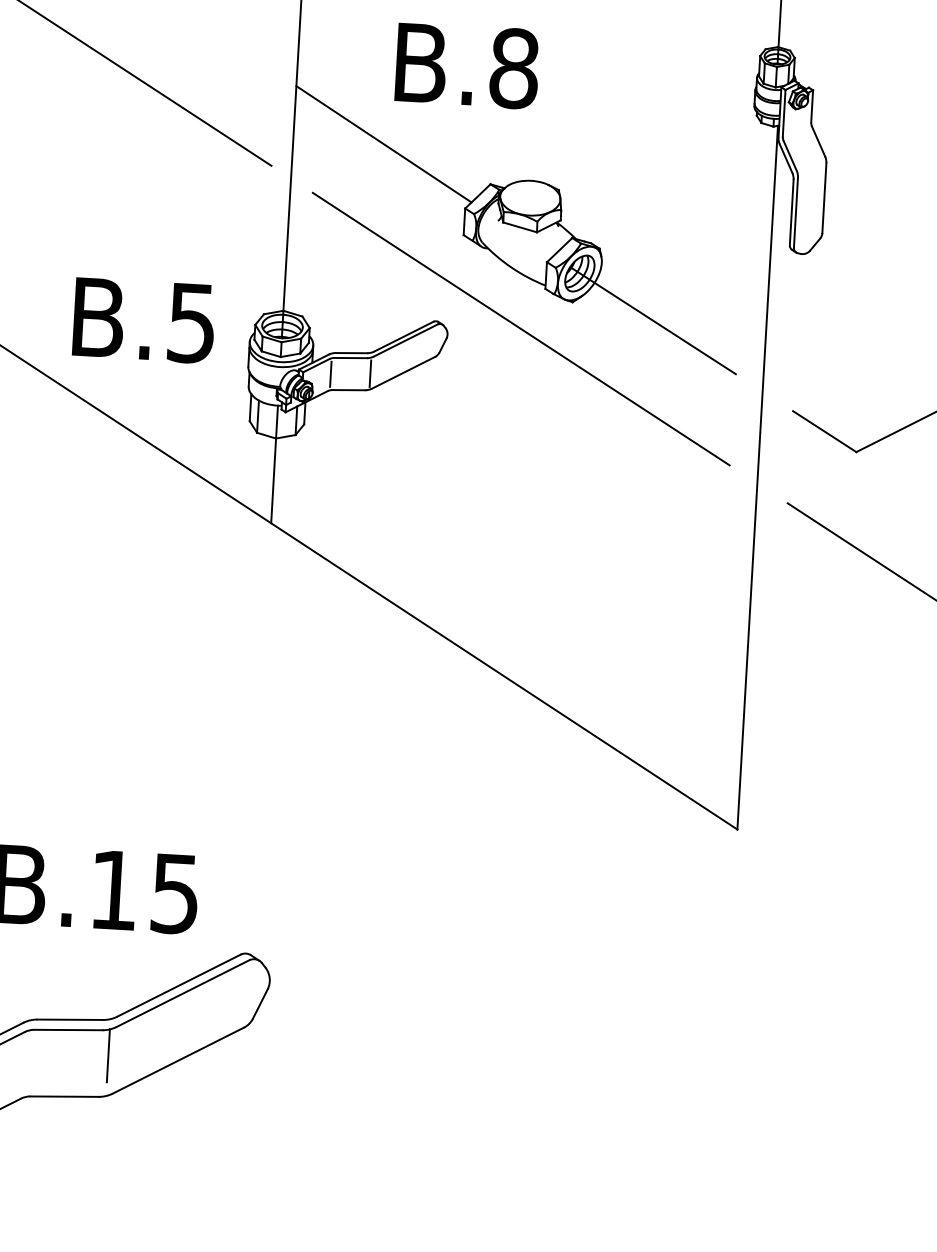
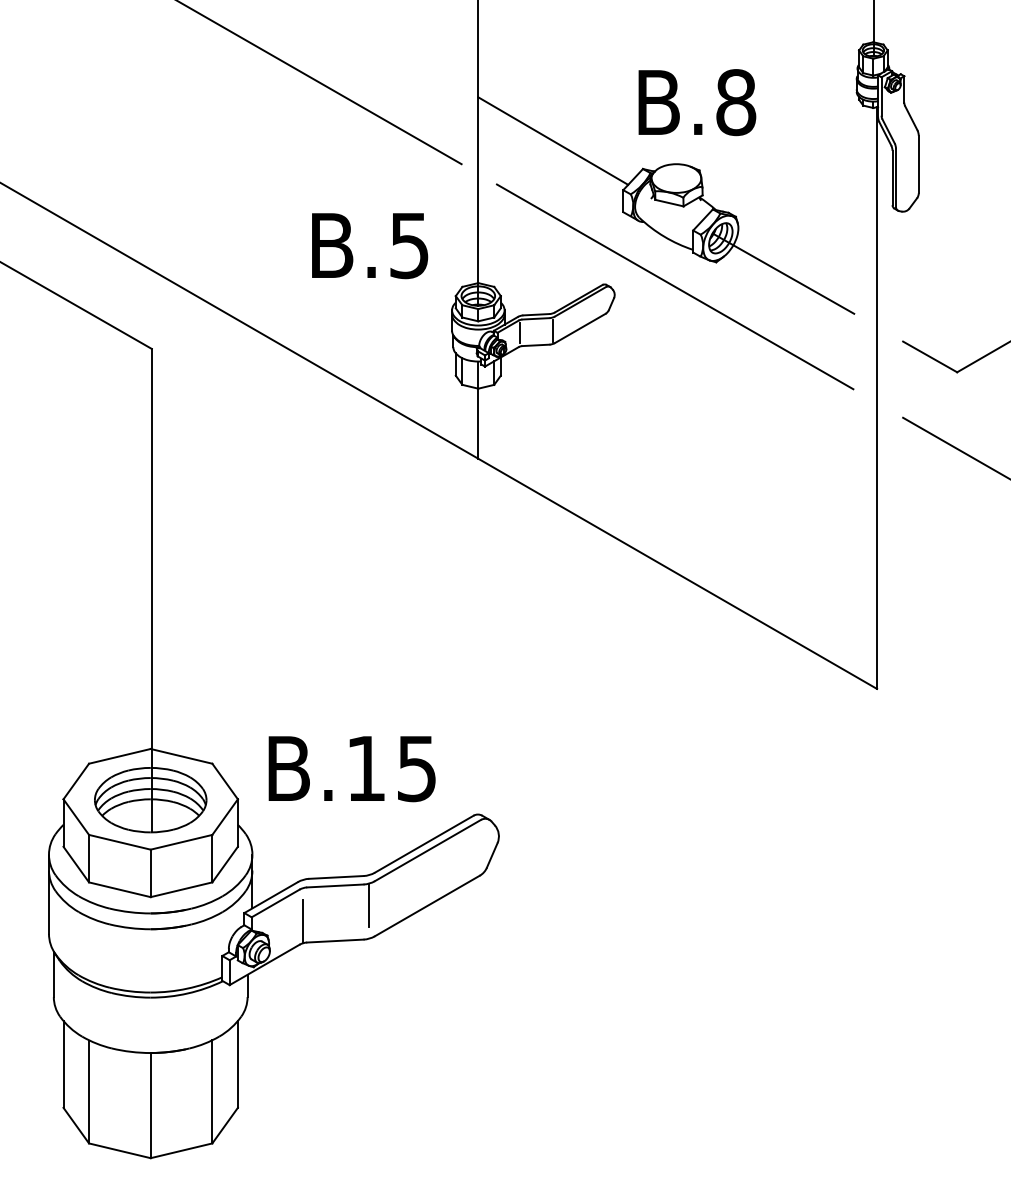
text: (467, 65) -> (697, 102), moved
text: (144, 321) -> (370, 246), moved
line: (27, 1070) -> (303, 921), added

